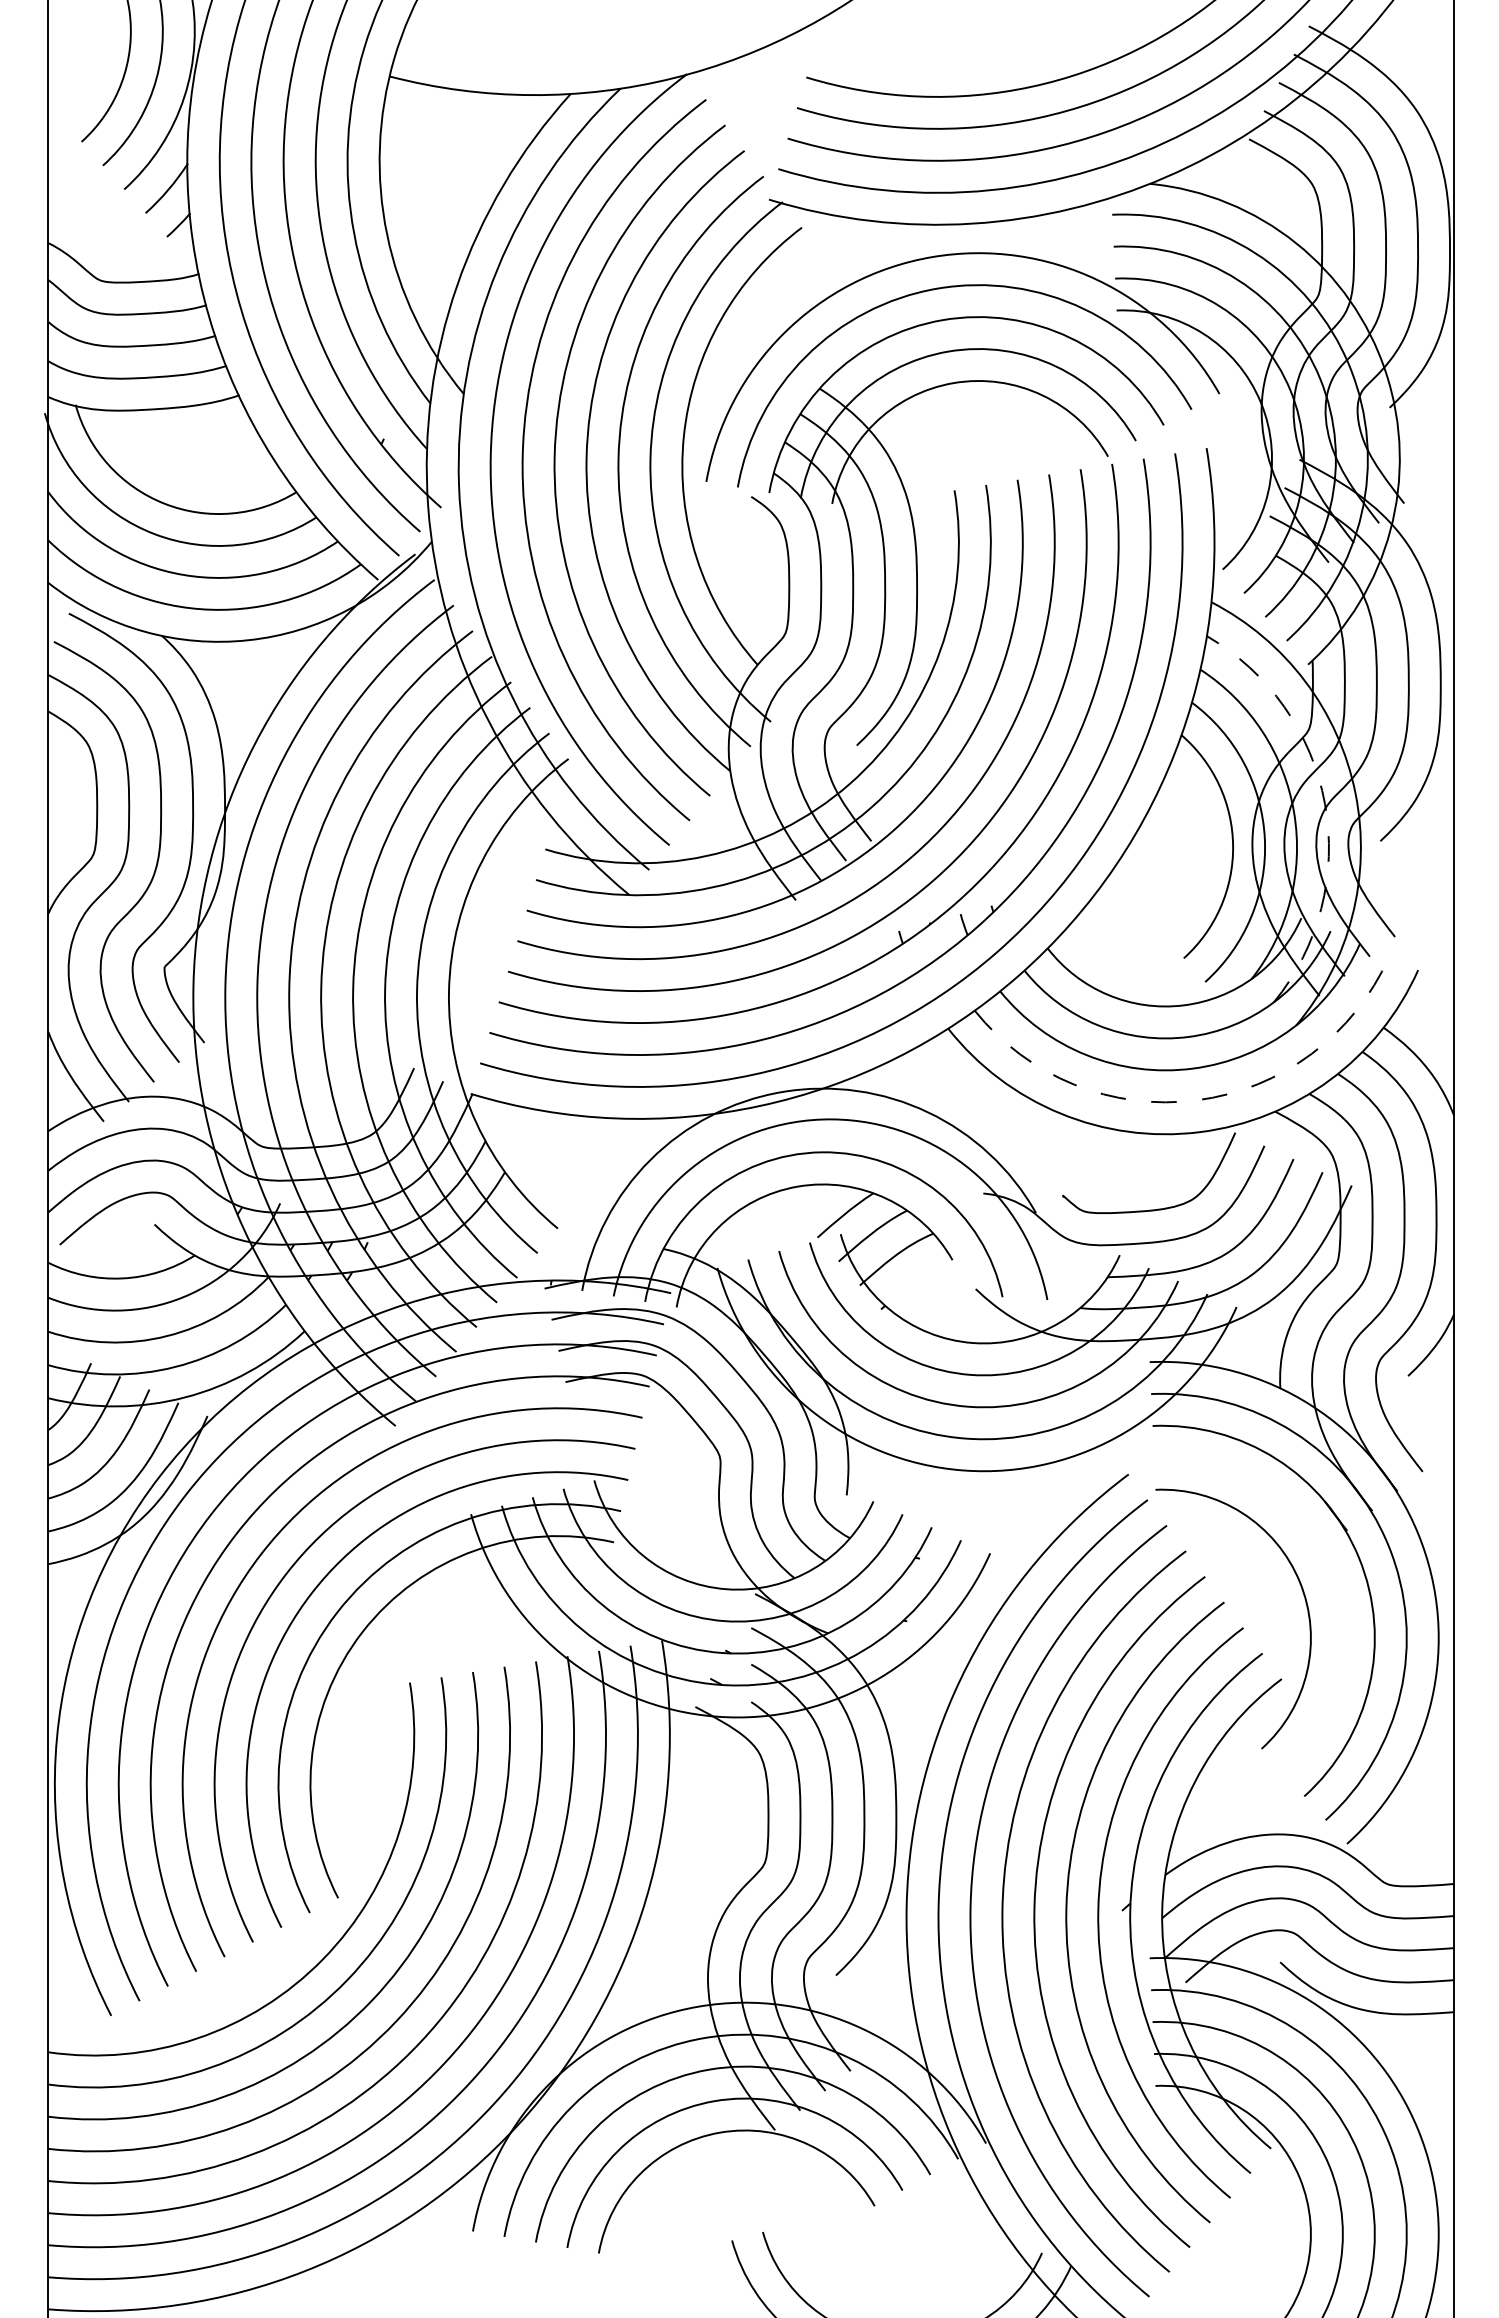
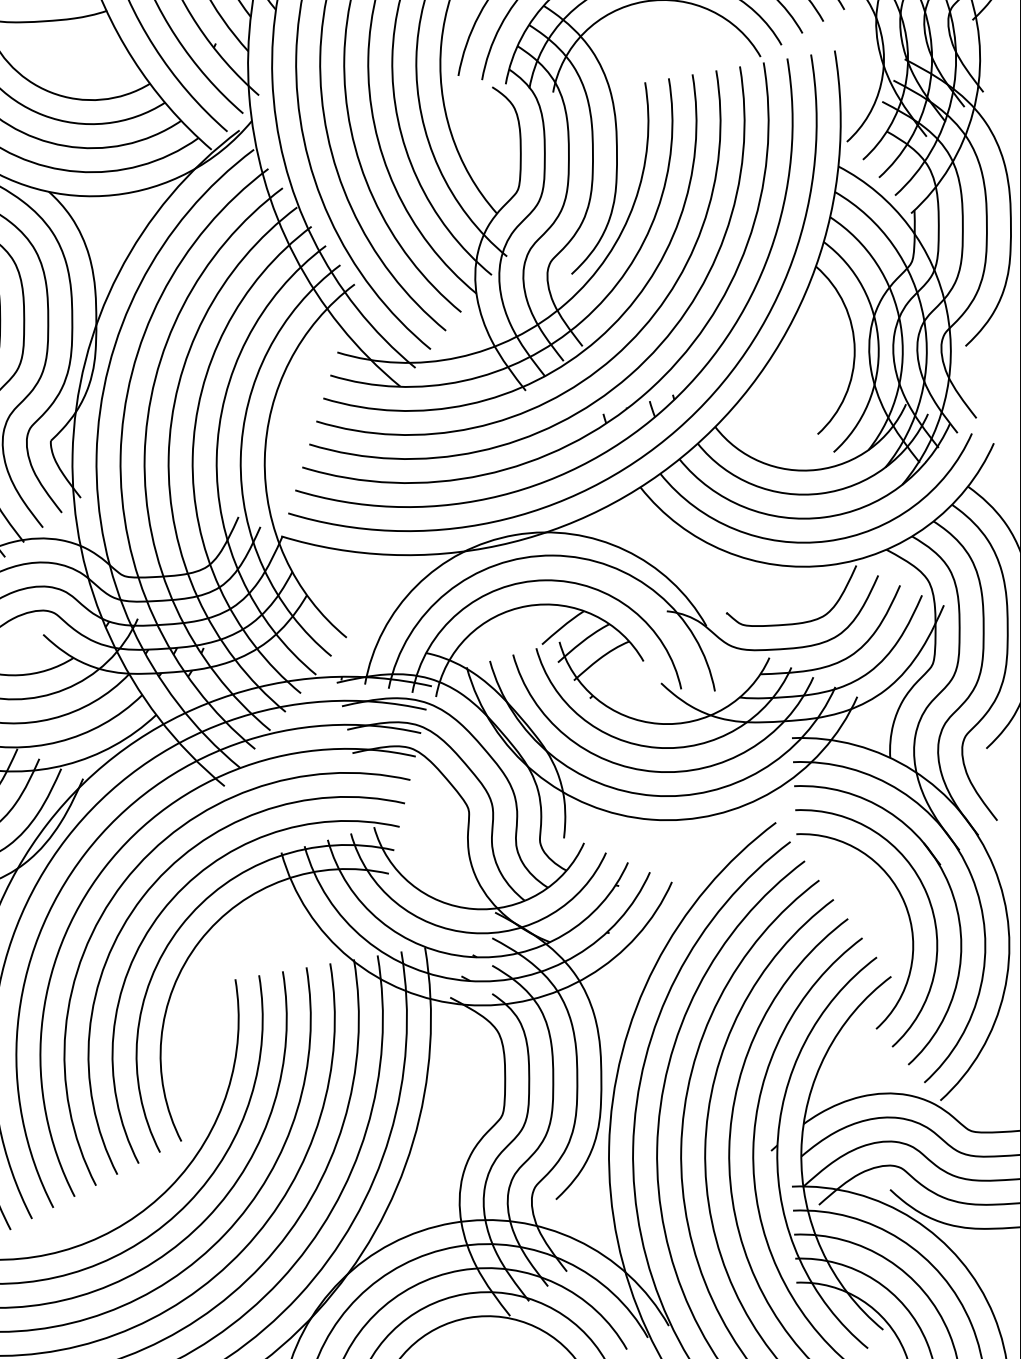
arc: (1324, 803) -> (923, 317), dashed -> solid
arc: (1196, 1100) -> (827, 541), dashed -> solid
arc: (1334, 1588) -> (930, 908), added

